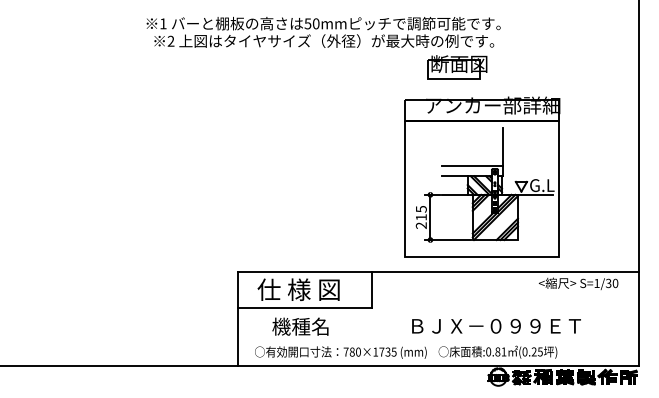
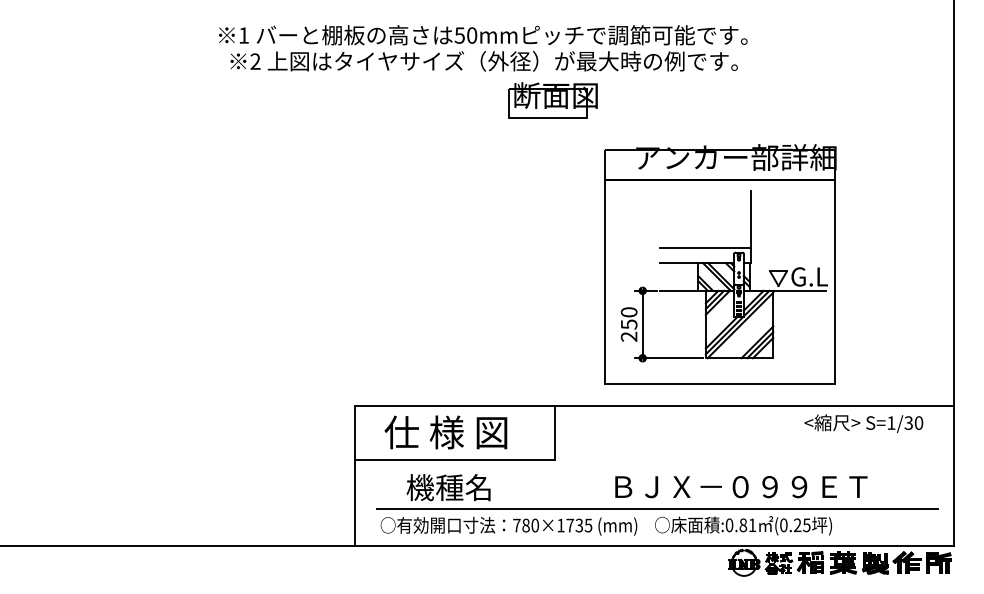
part: (457, 67) -> (553, 100), moved
text: (420, 212) -> (627, 317), 215 -> 250
line: (440, 341) -> (657, 509), added

